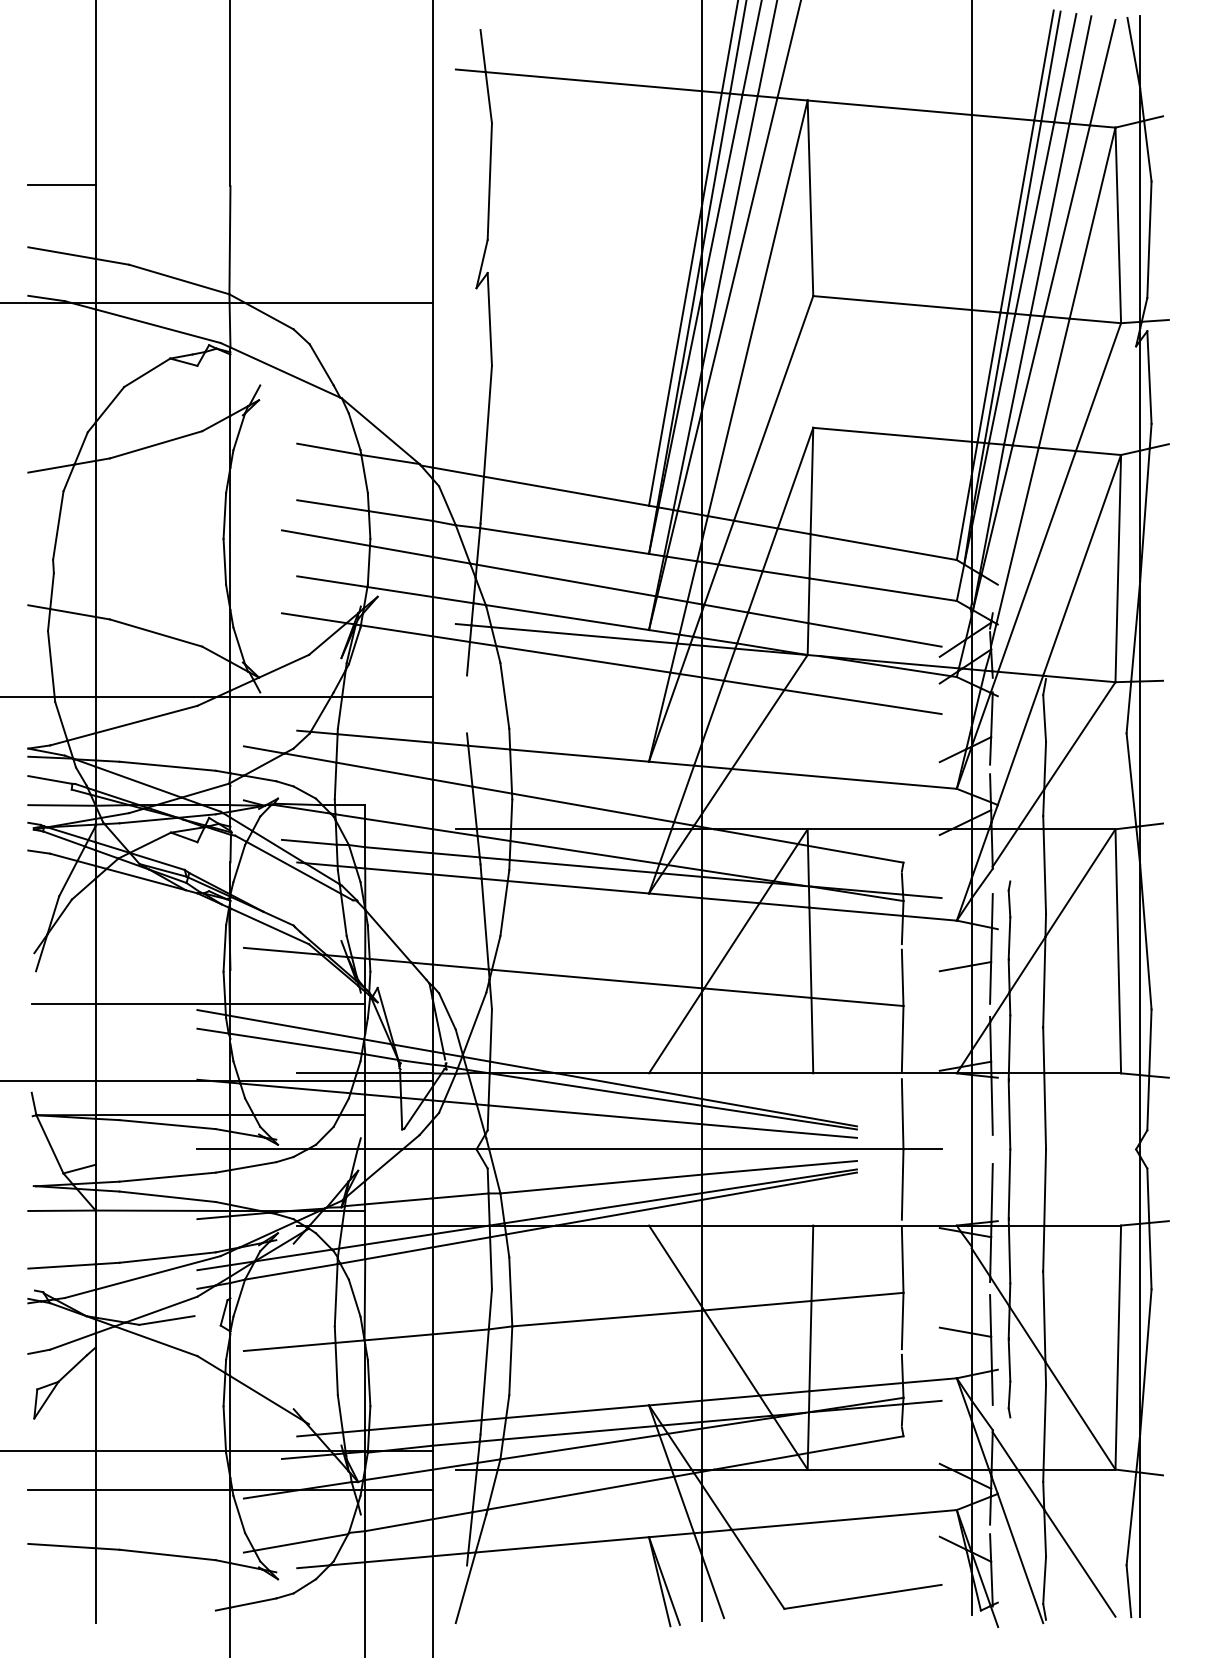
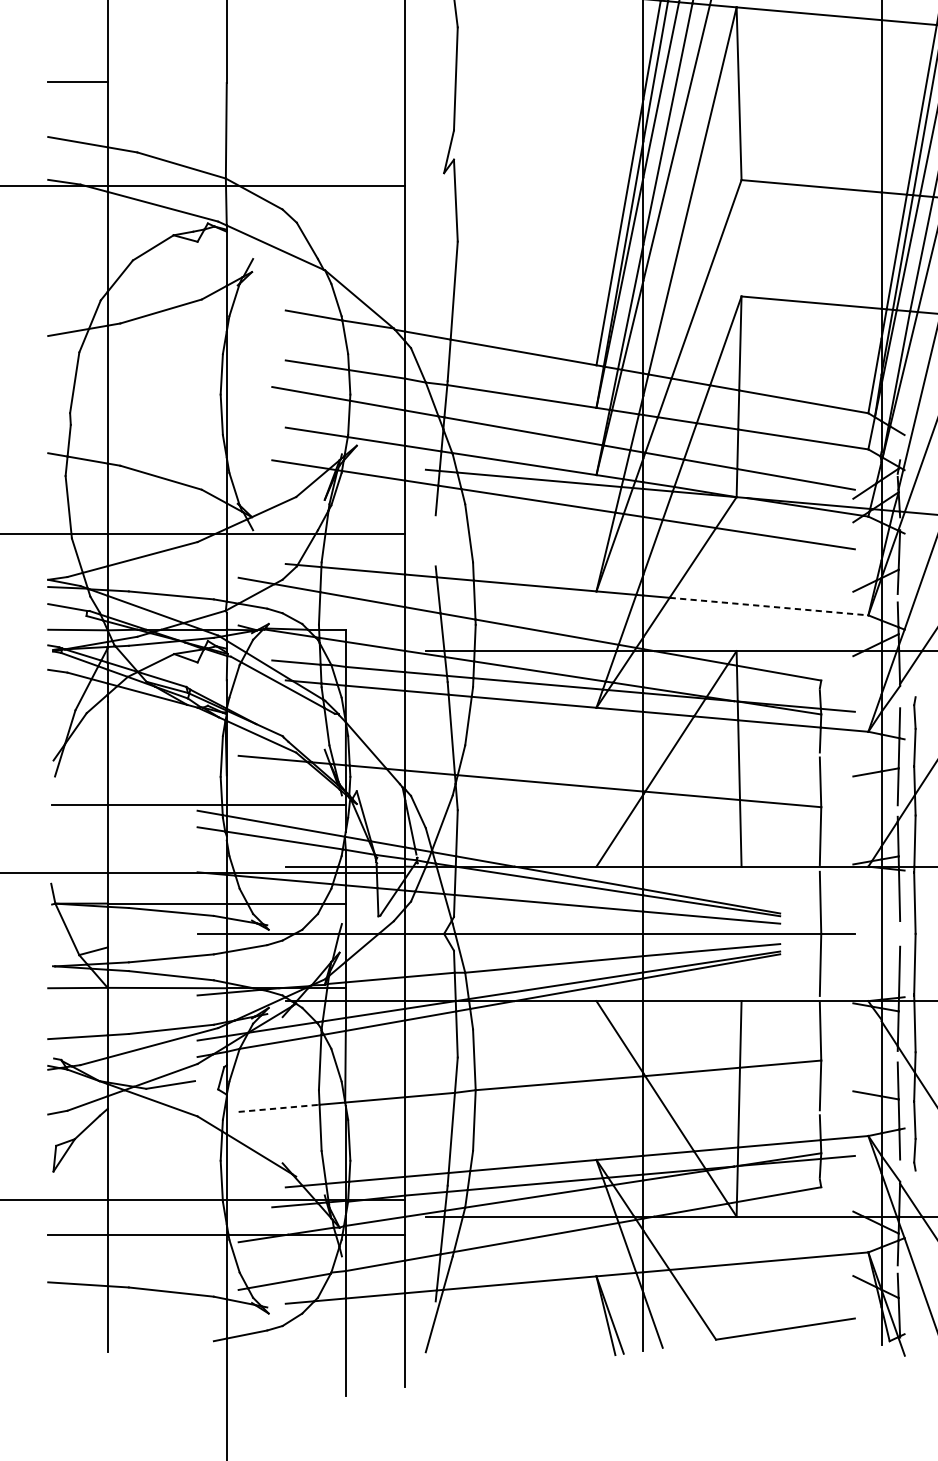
line: (844, 778) -> (769, 606), solid -> dashed
line: (289, 1346) -> (278, 1107), solid -> dashed

